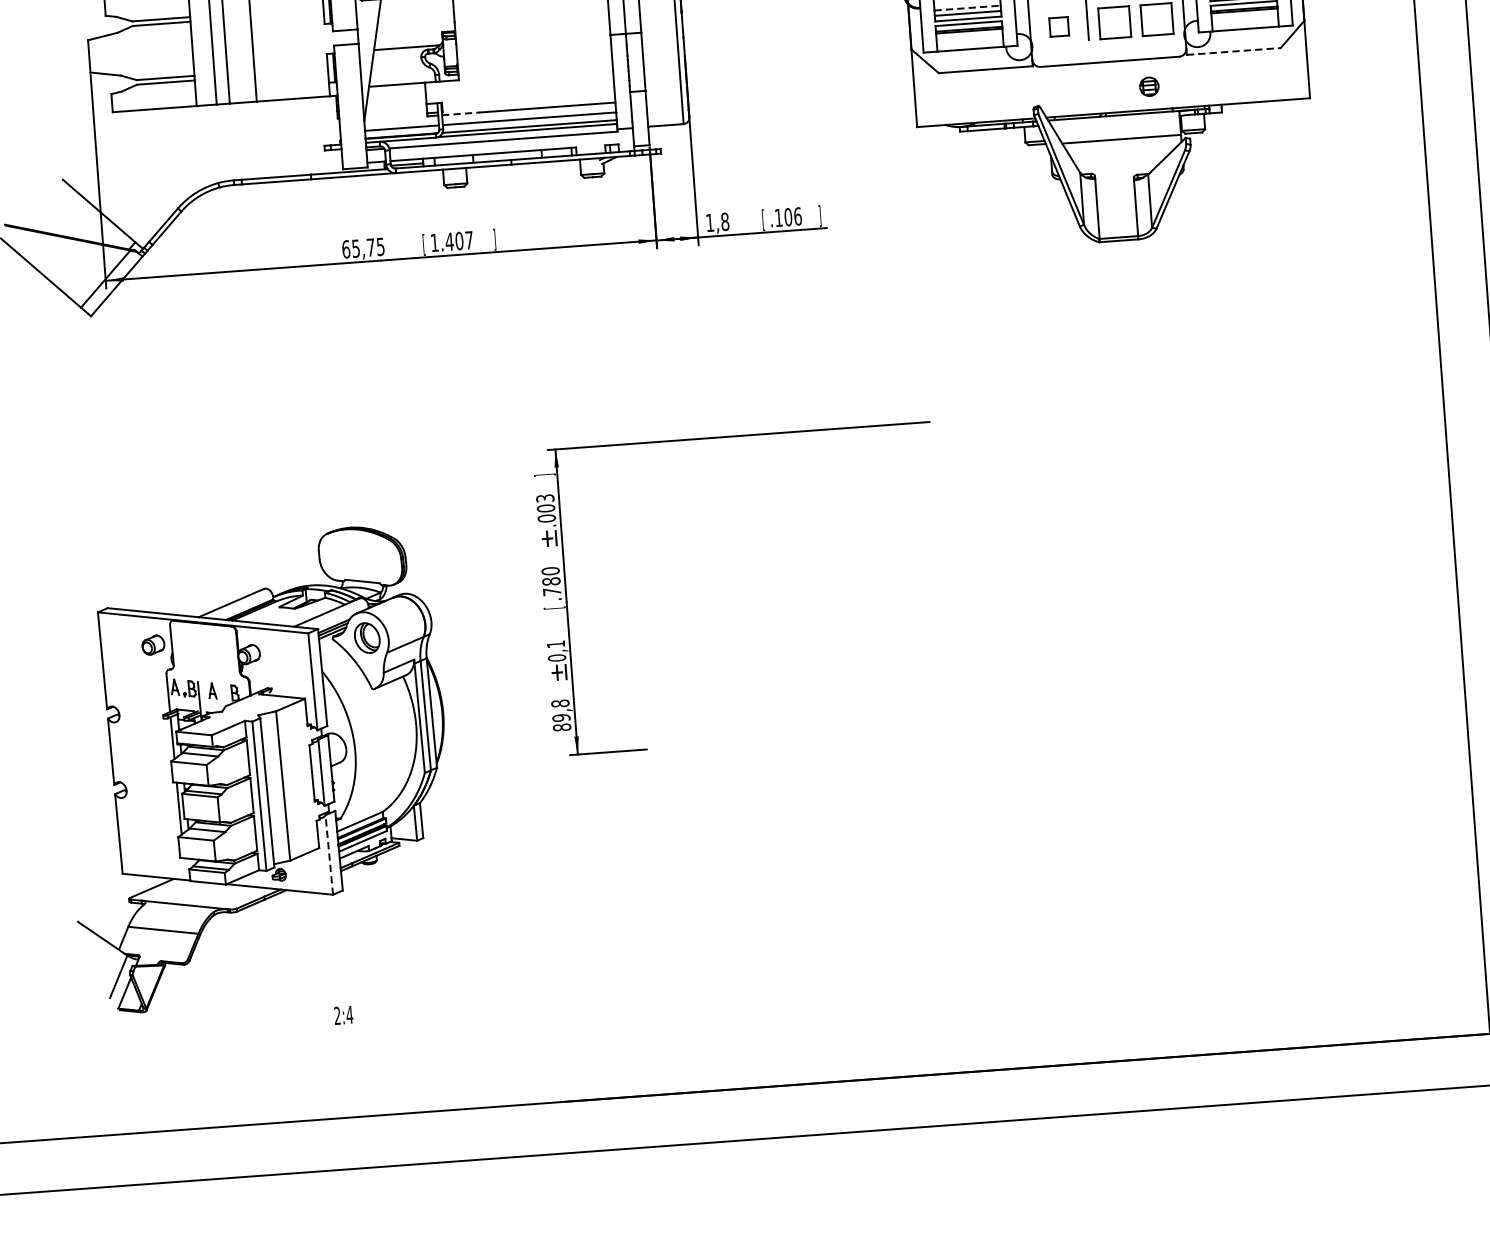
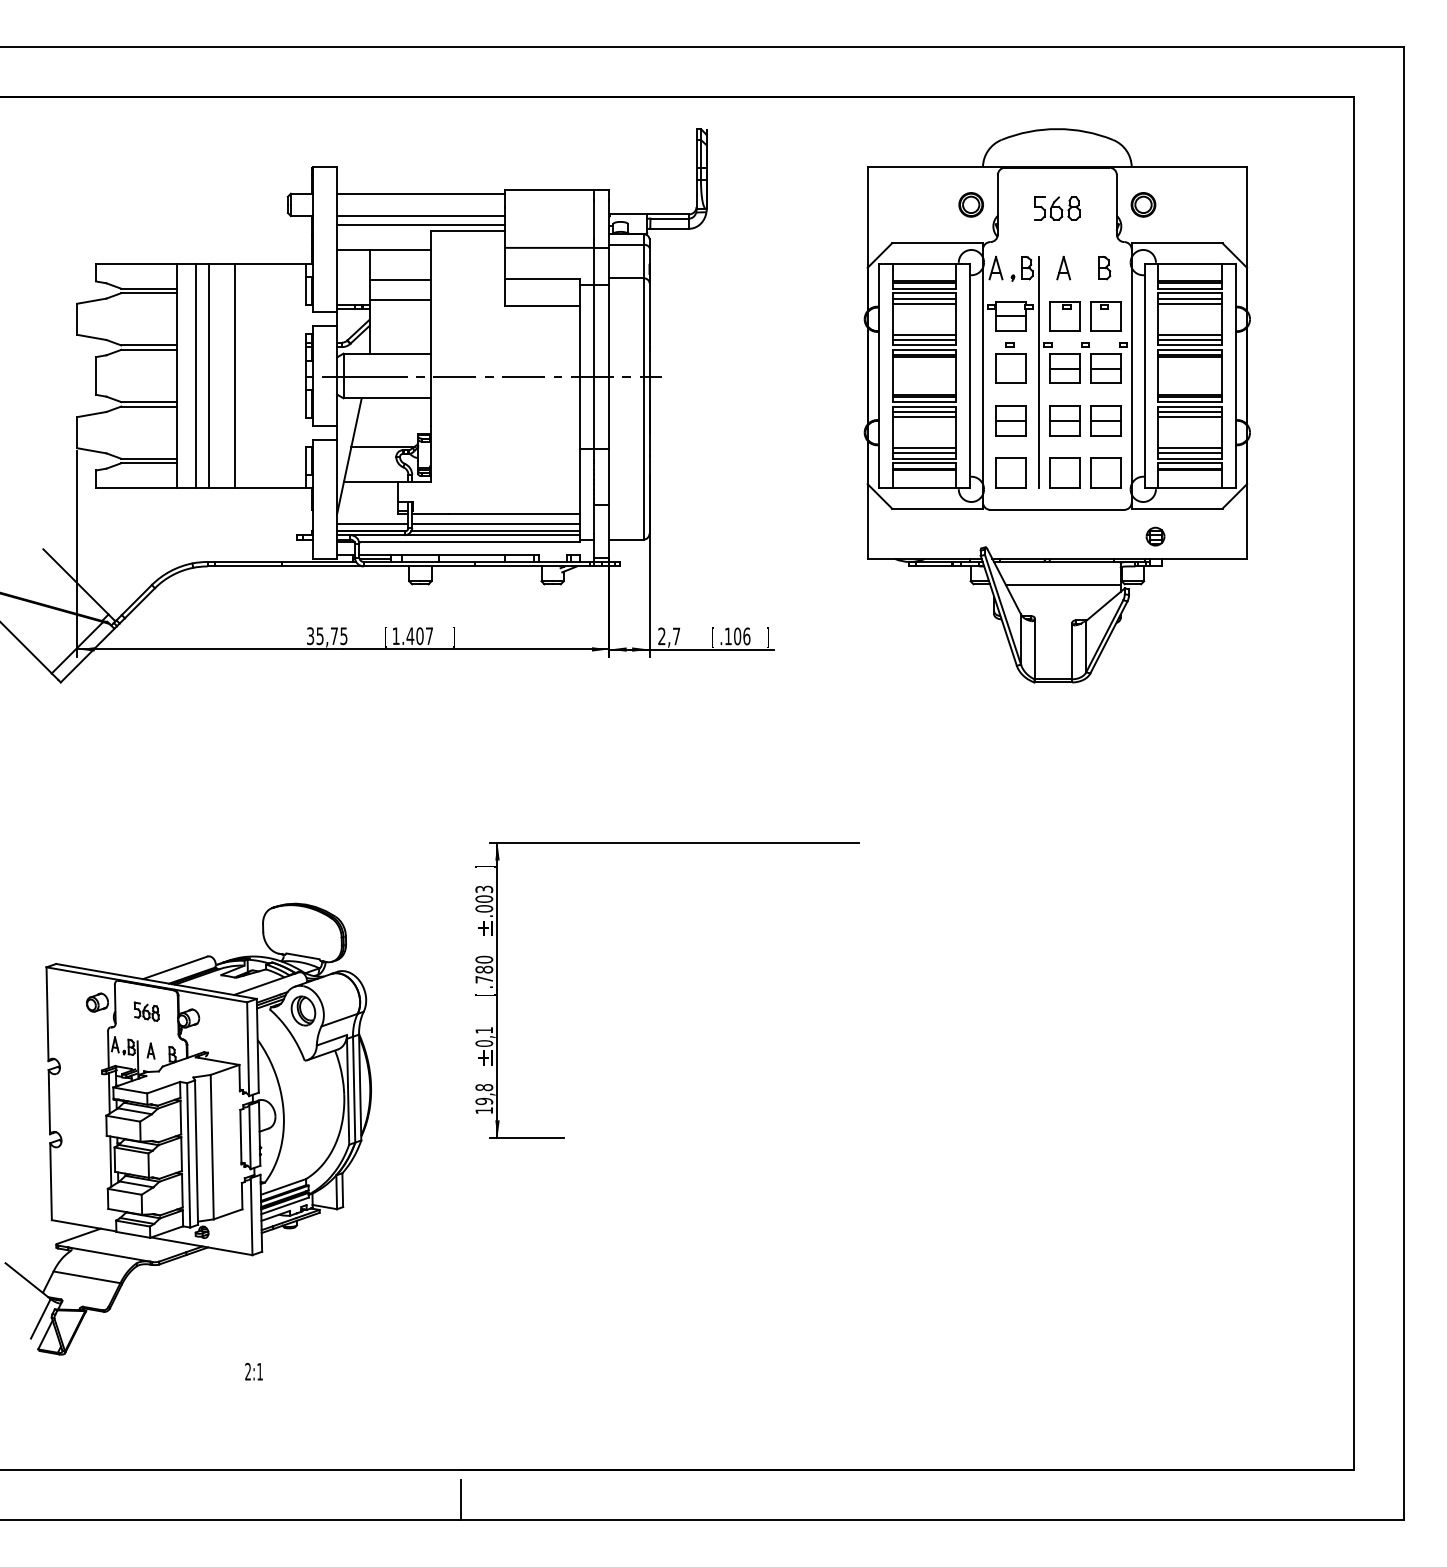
line: (967, 8) -> (924, 448), dashed -> solid
part: (1058, 26) -> (1010, 472), size x1.67
line: (1234, 51) -> (1177, 508), dashed -> solid
part: (1149, 86) -> (1155, 536), moved
line: (461, 114) -> (430, 514), dashed -> solid
text: (717, 222) -> (669, 636), 1,8 -> 2,7
text: (346, 249) -> (310, 636), 65,75 -> 35,75
part: (204, 650) -> (146, 1011), added
text: (562, 727) -> (484, 1110), 89,8 -> 19,8
line: (329, 854) -> (251, 1216), dashed -> solid
text: (349, 1014) -> (259, 1371), 2:4 -> 2:1
line: (568, 1131) -> (461, 1499), added

